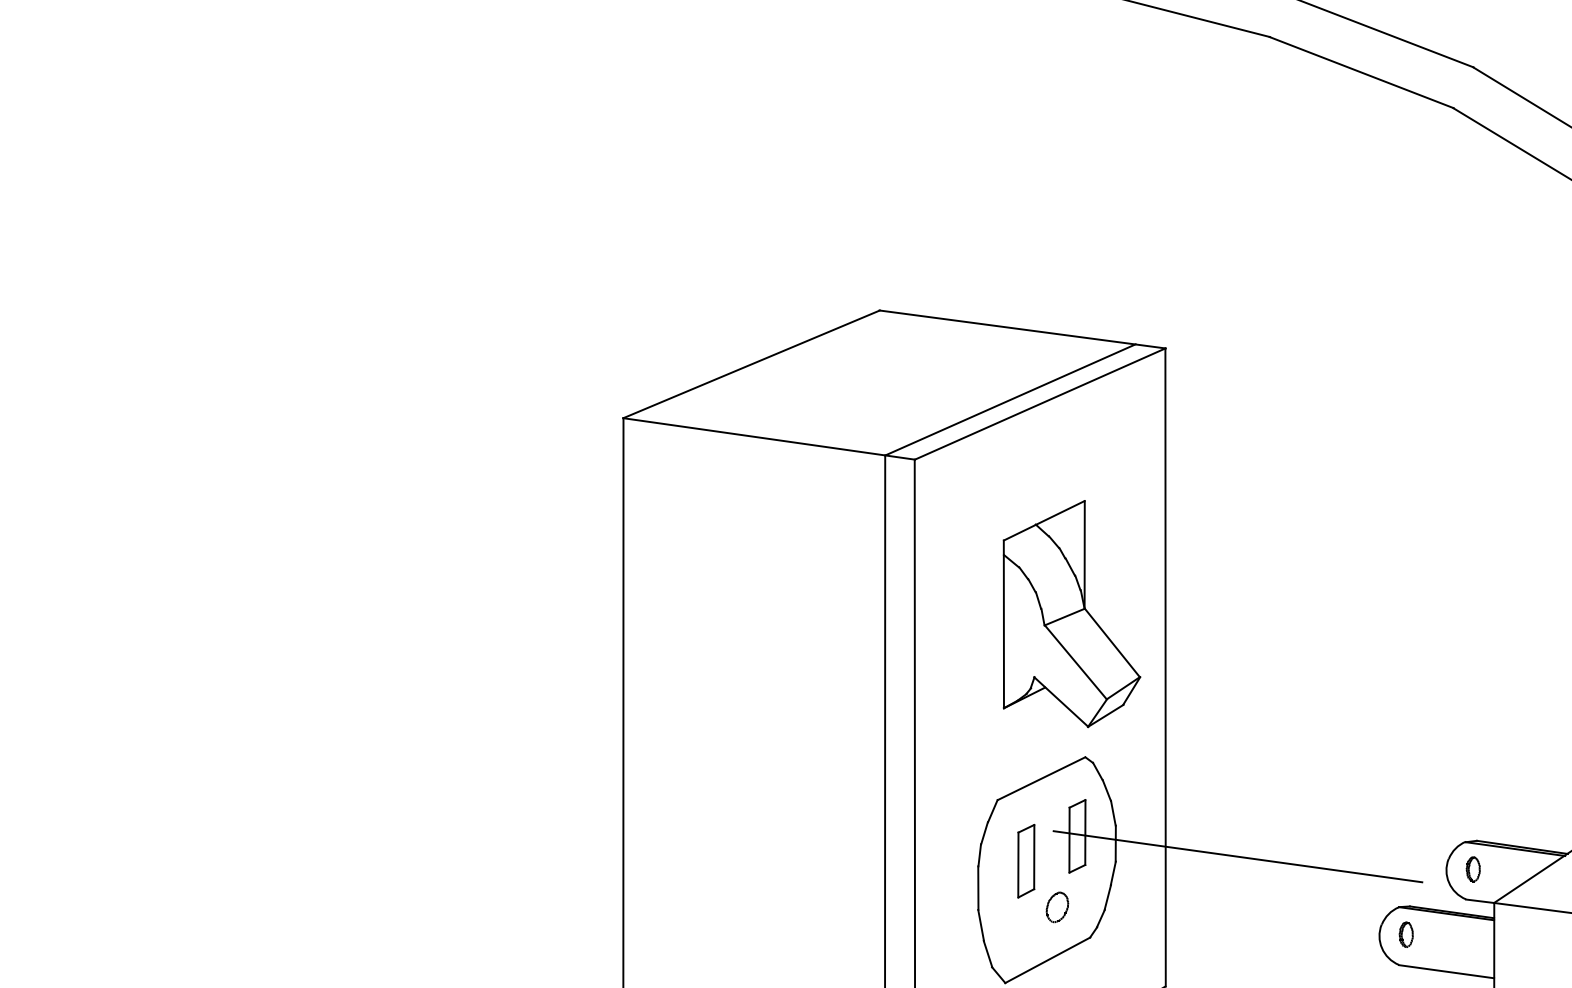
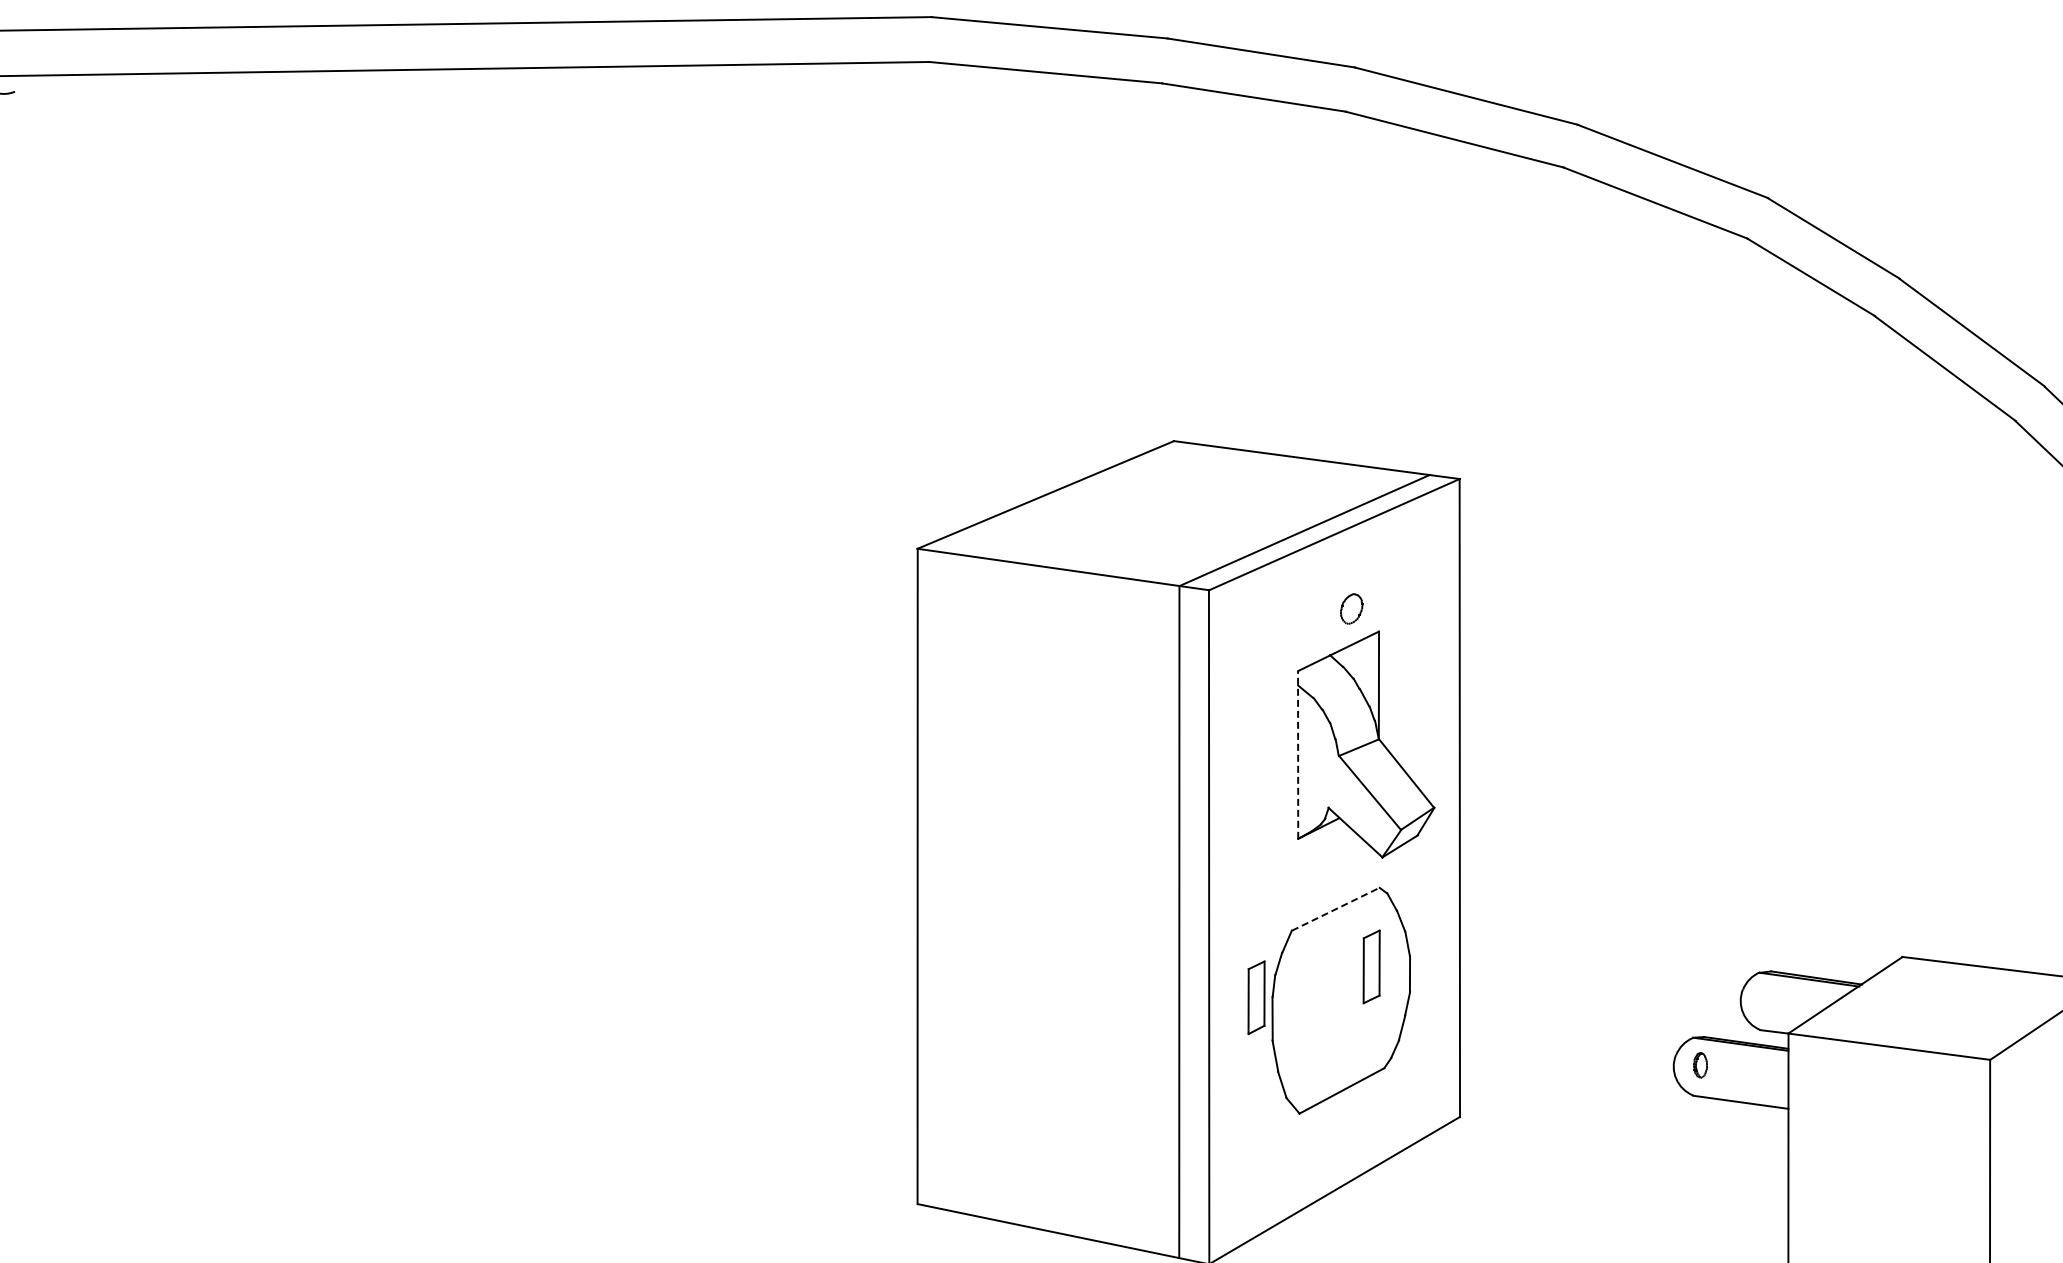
line: (1004, 623) -> (1298, 754), solid -> dashed
line: (1041, 778) -> (1335, 909), solid -> dashed
line: (1237, 855) -> (1531, 986), removed
part: (1026, 860) -> (1256, 997), moved
part: (1473, 868) -> (1767, 999), removed
part: (1057, 906) -> (1351, 608), moved

